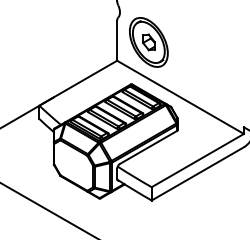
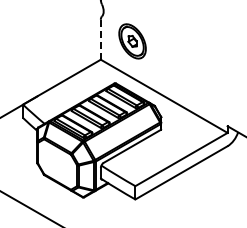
line: (117, 40) -> (101, 39), solid -> dashed
part: (148, 42) -> (132, 41), size x0.7

